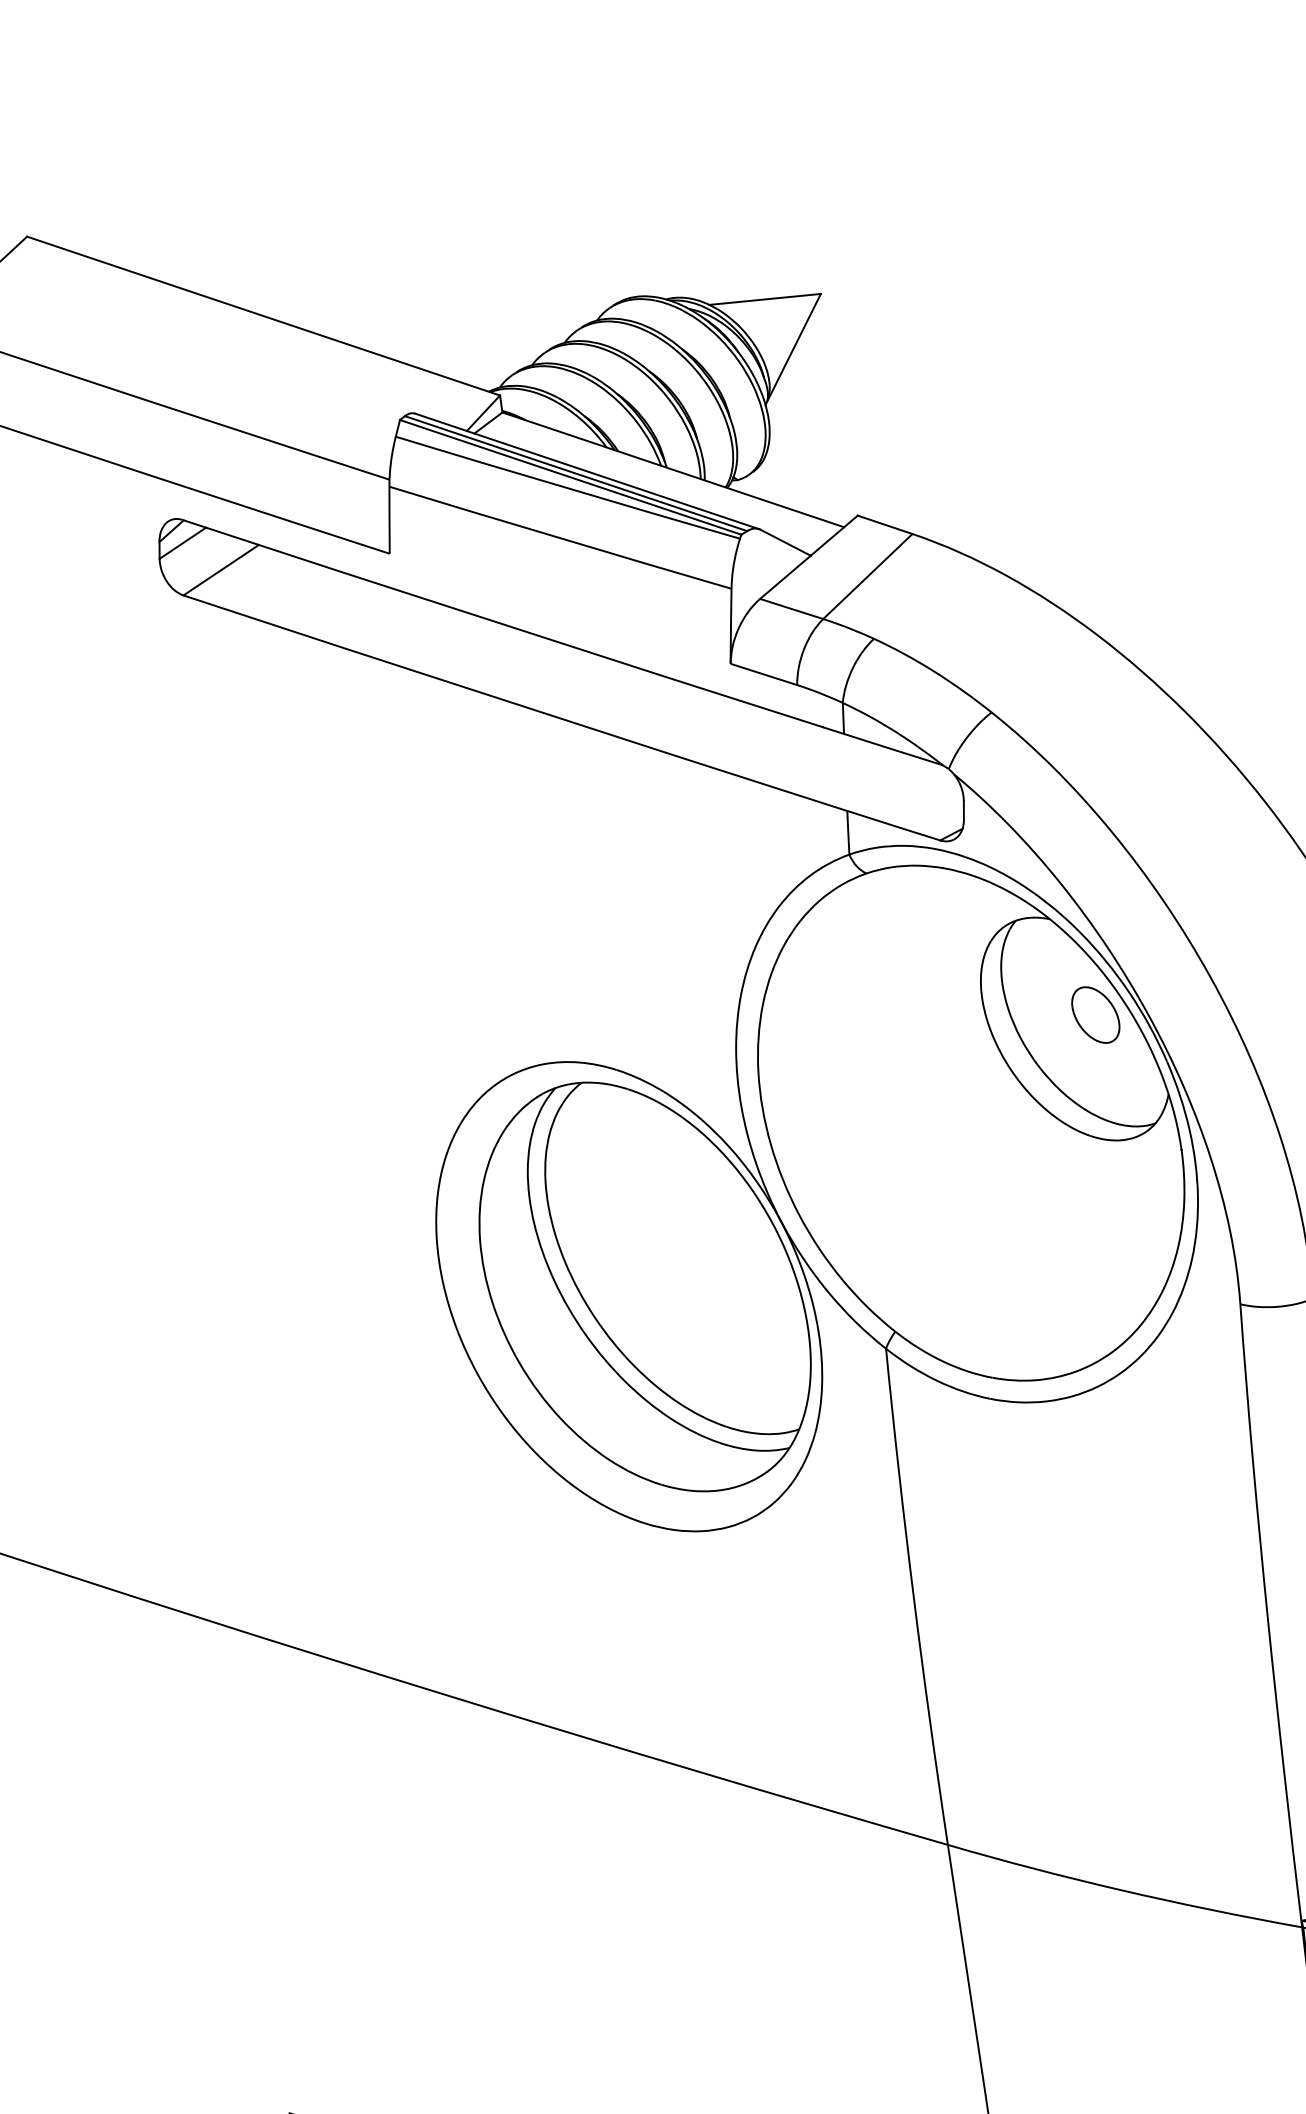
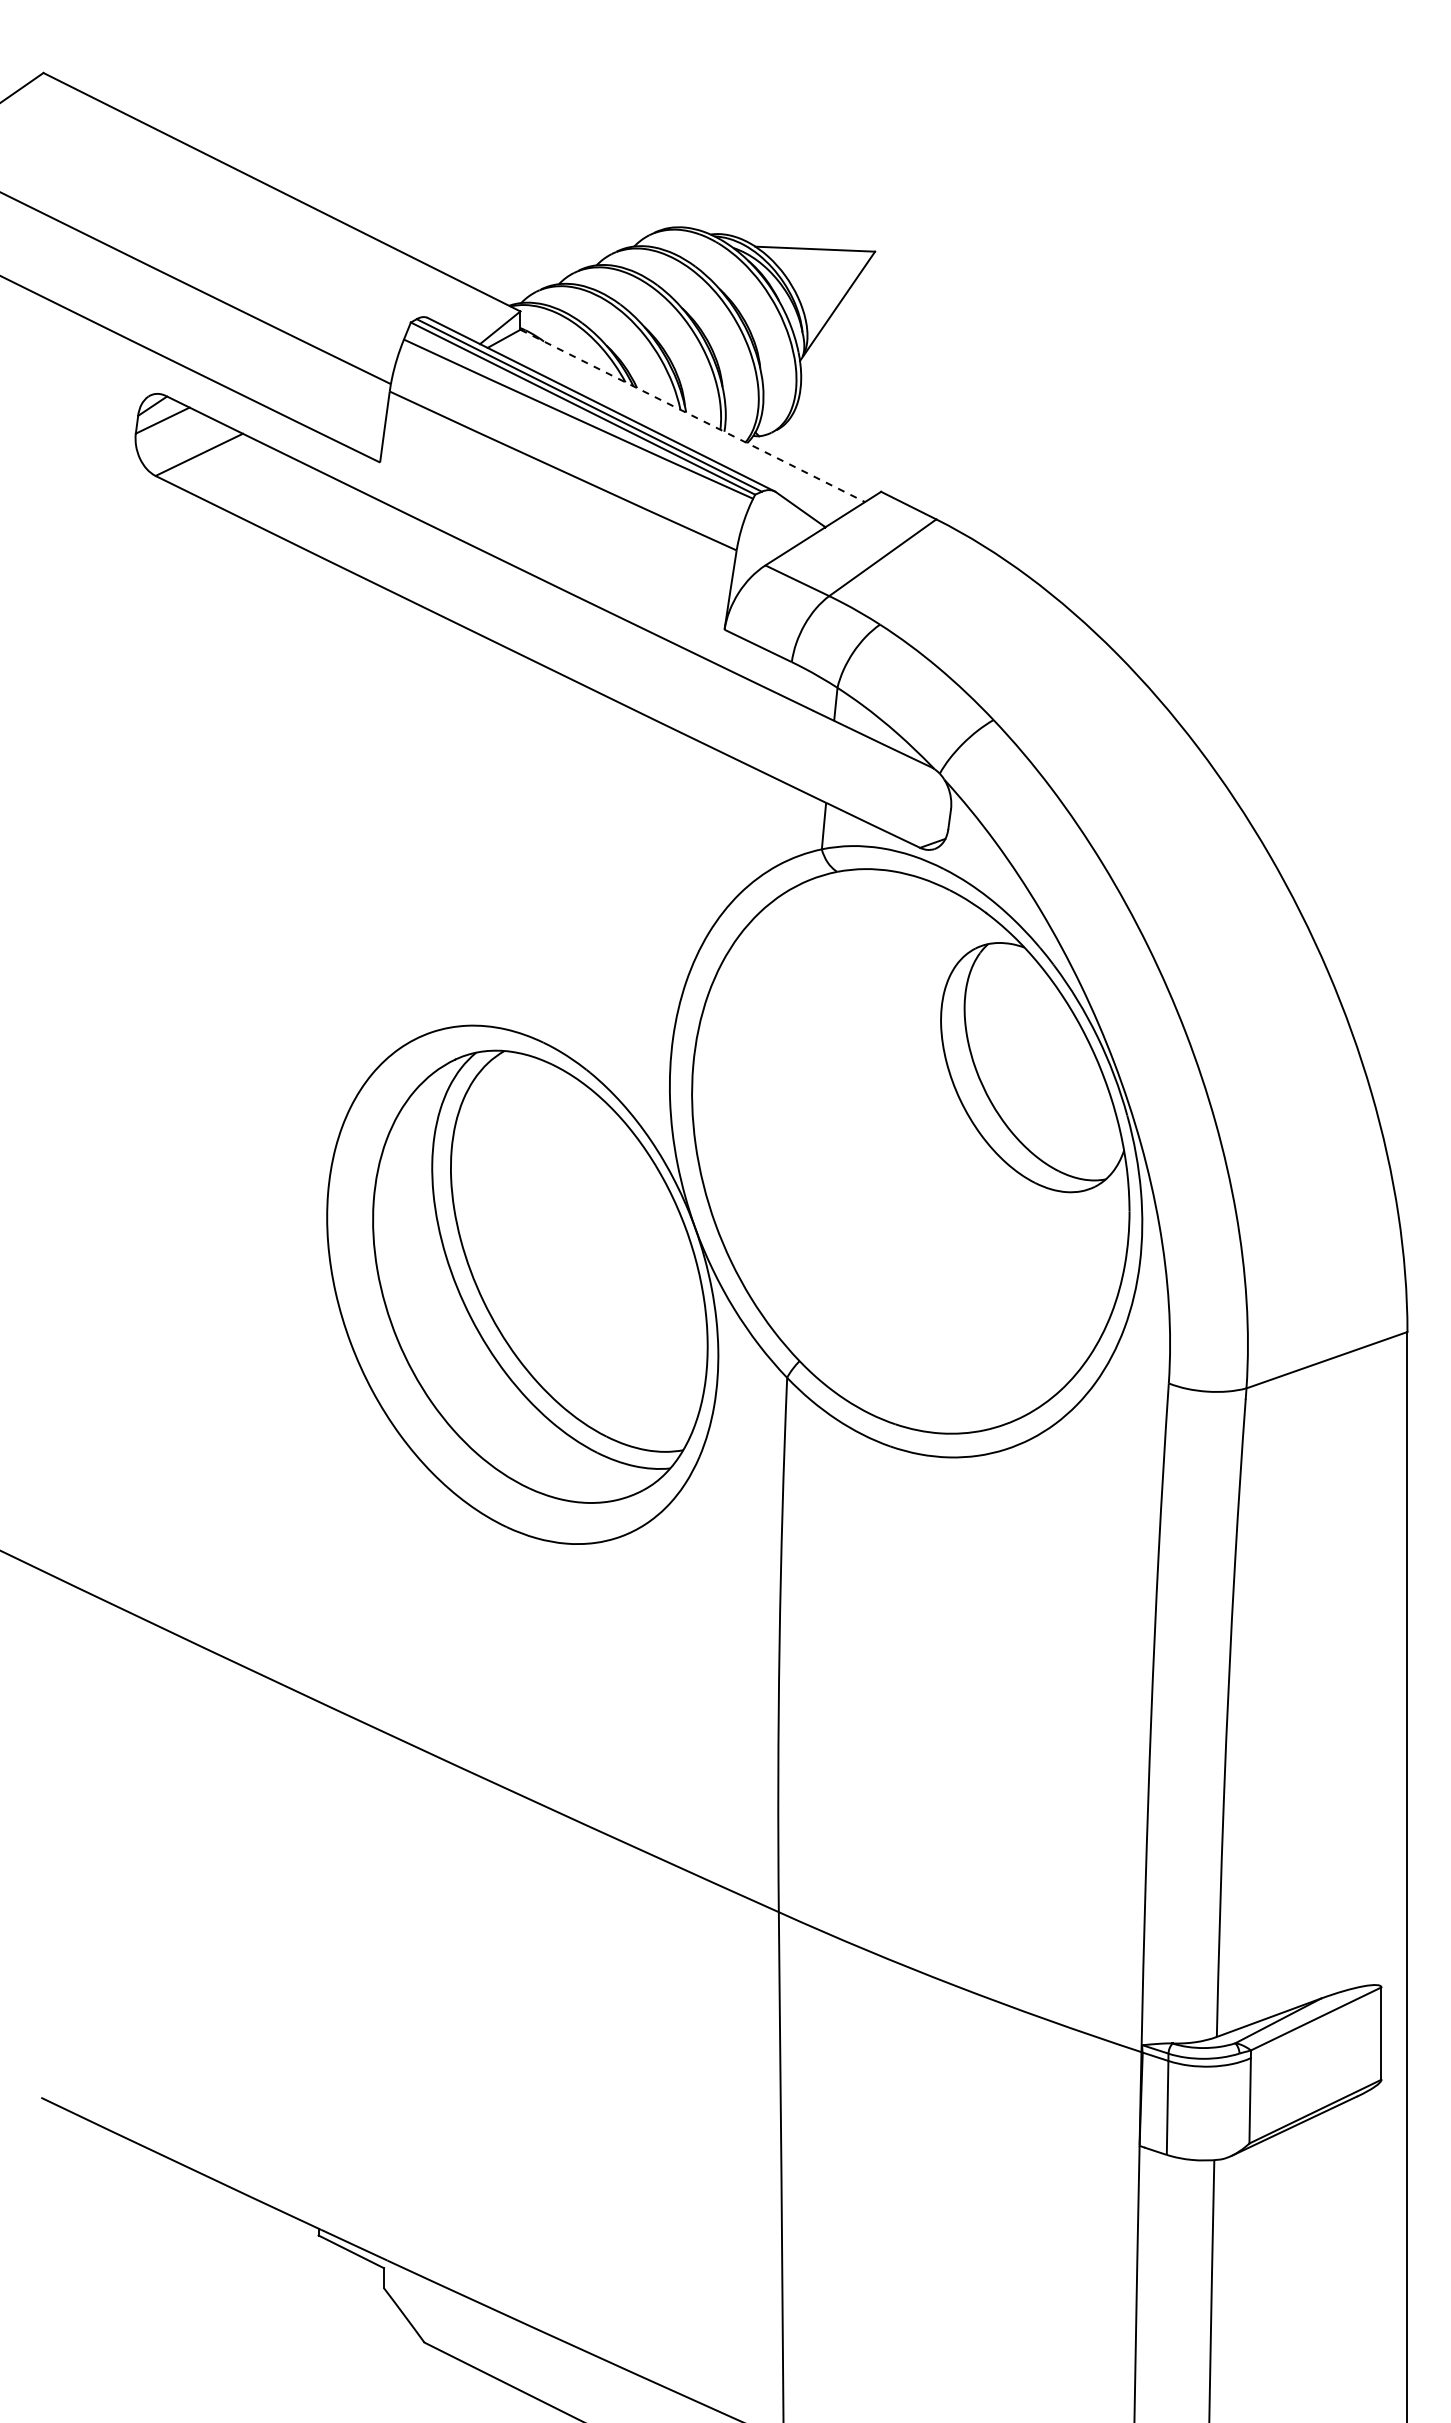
line: (673, 469) -> (692, 415), solid -> dashed
part: (1095, 1014) -> (1058, 1055), removed

